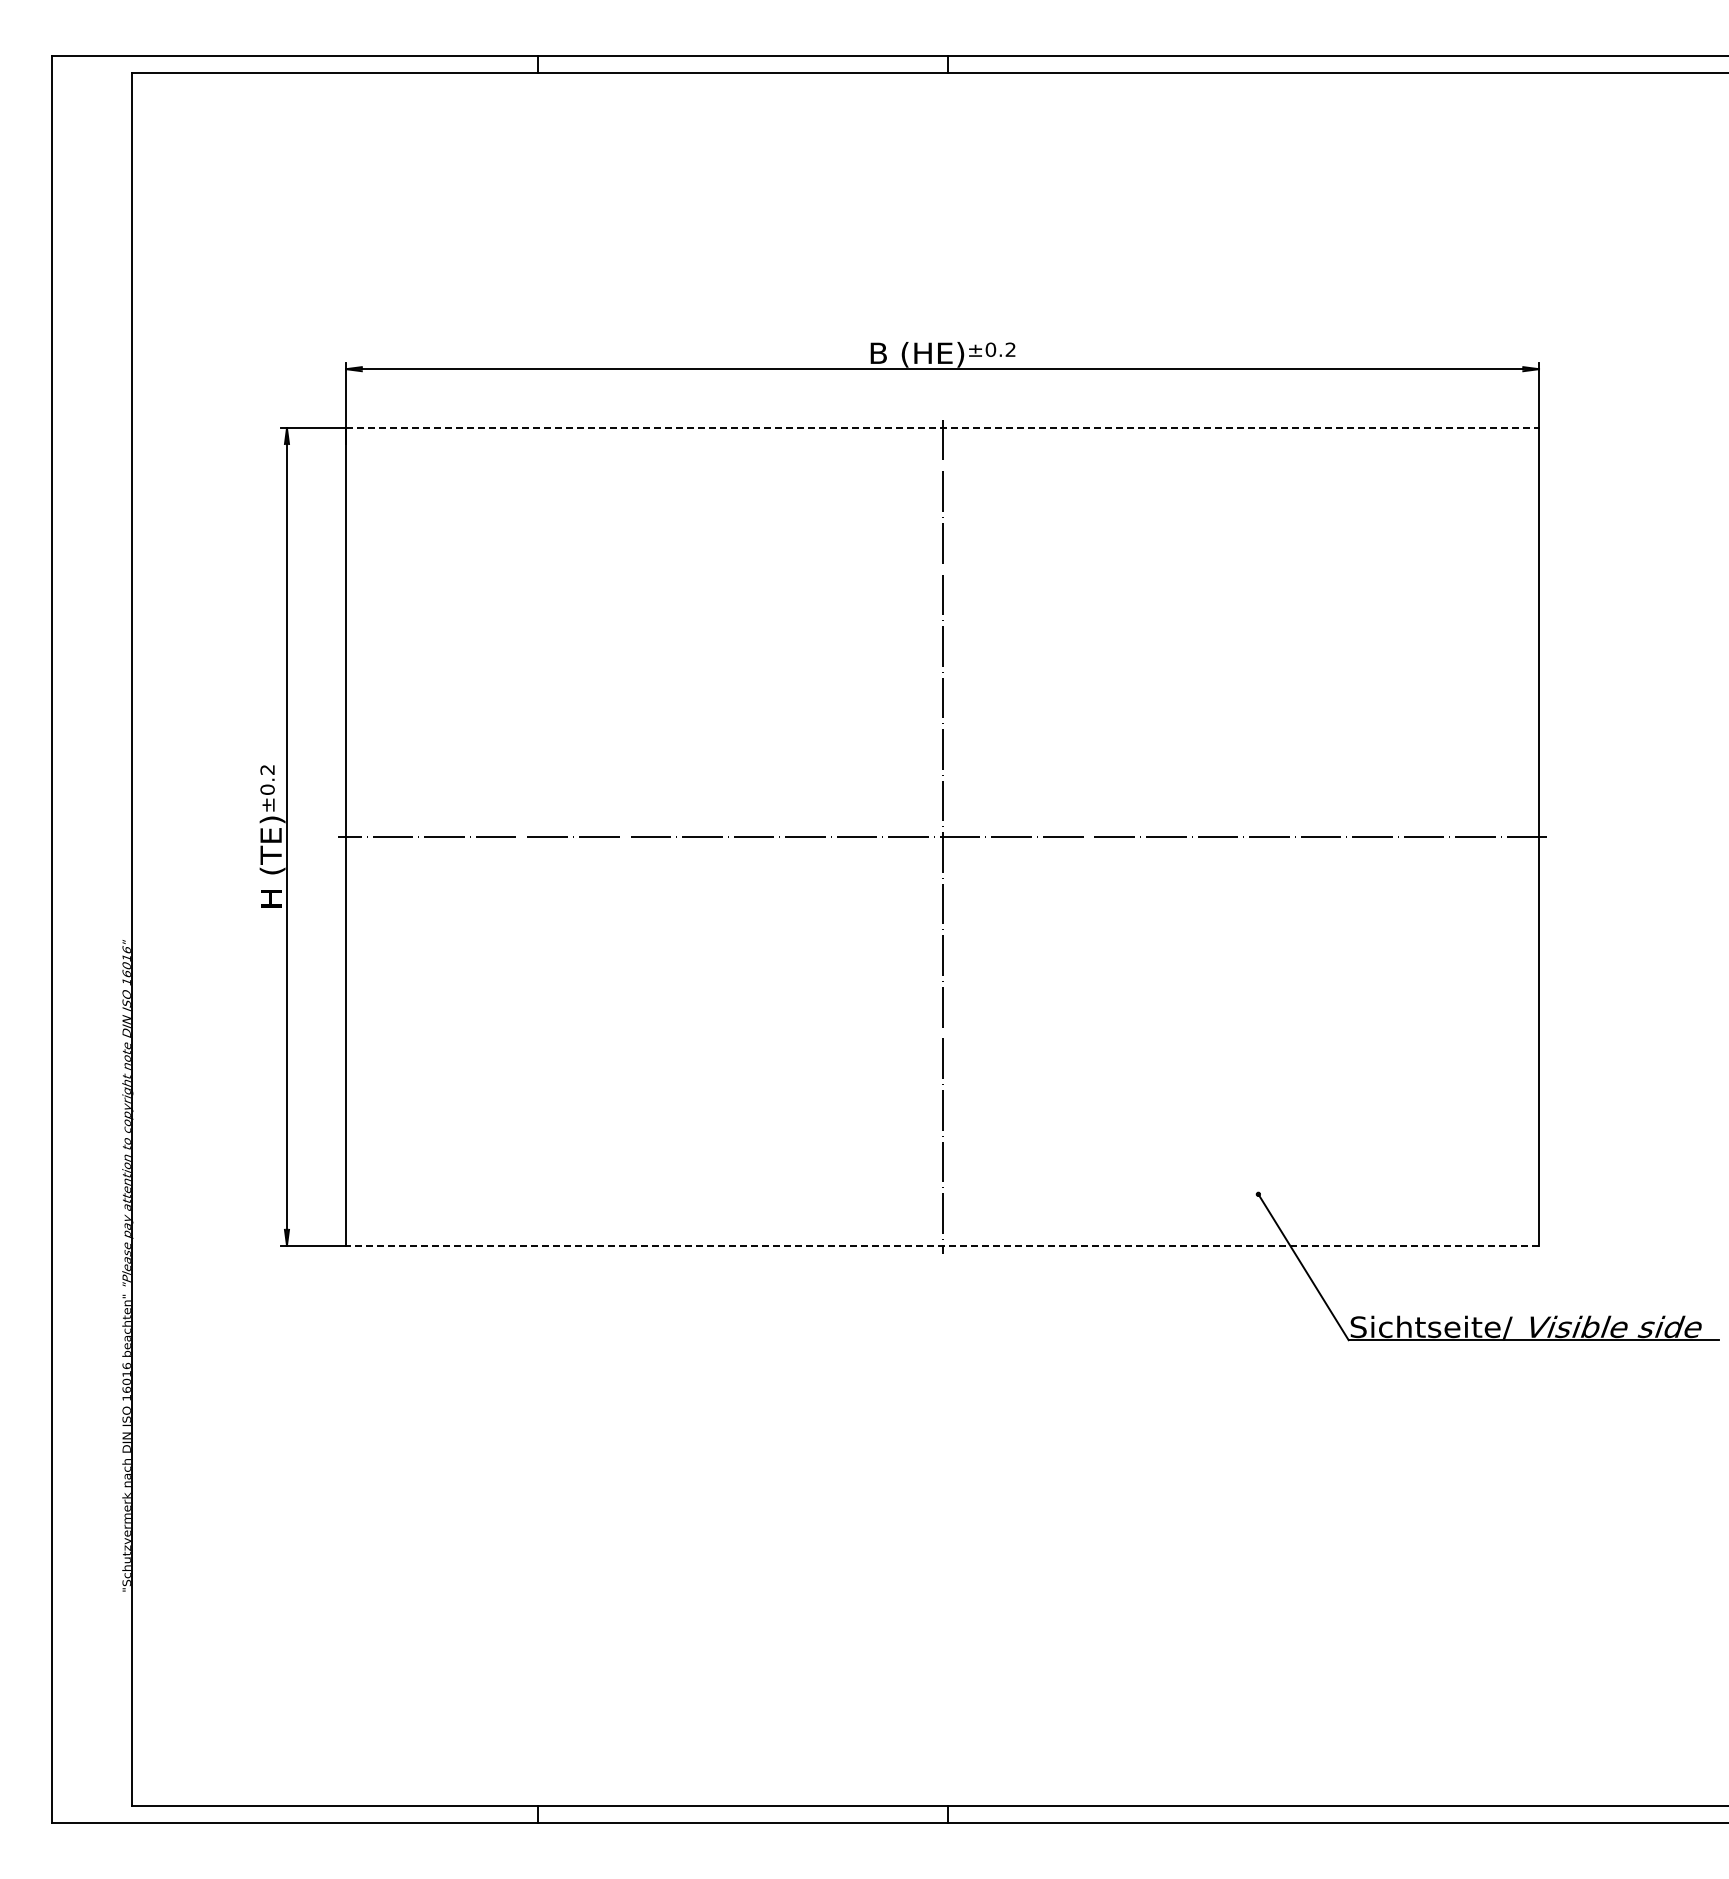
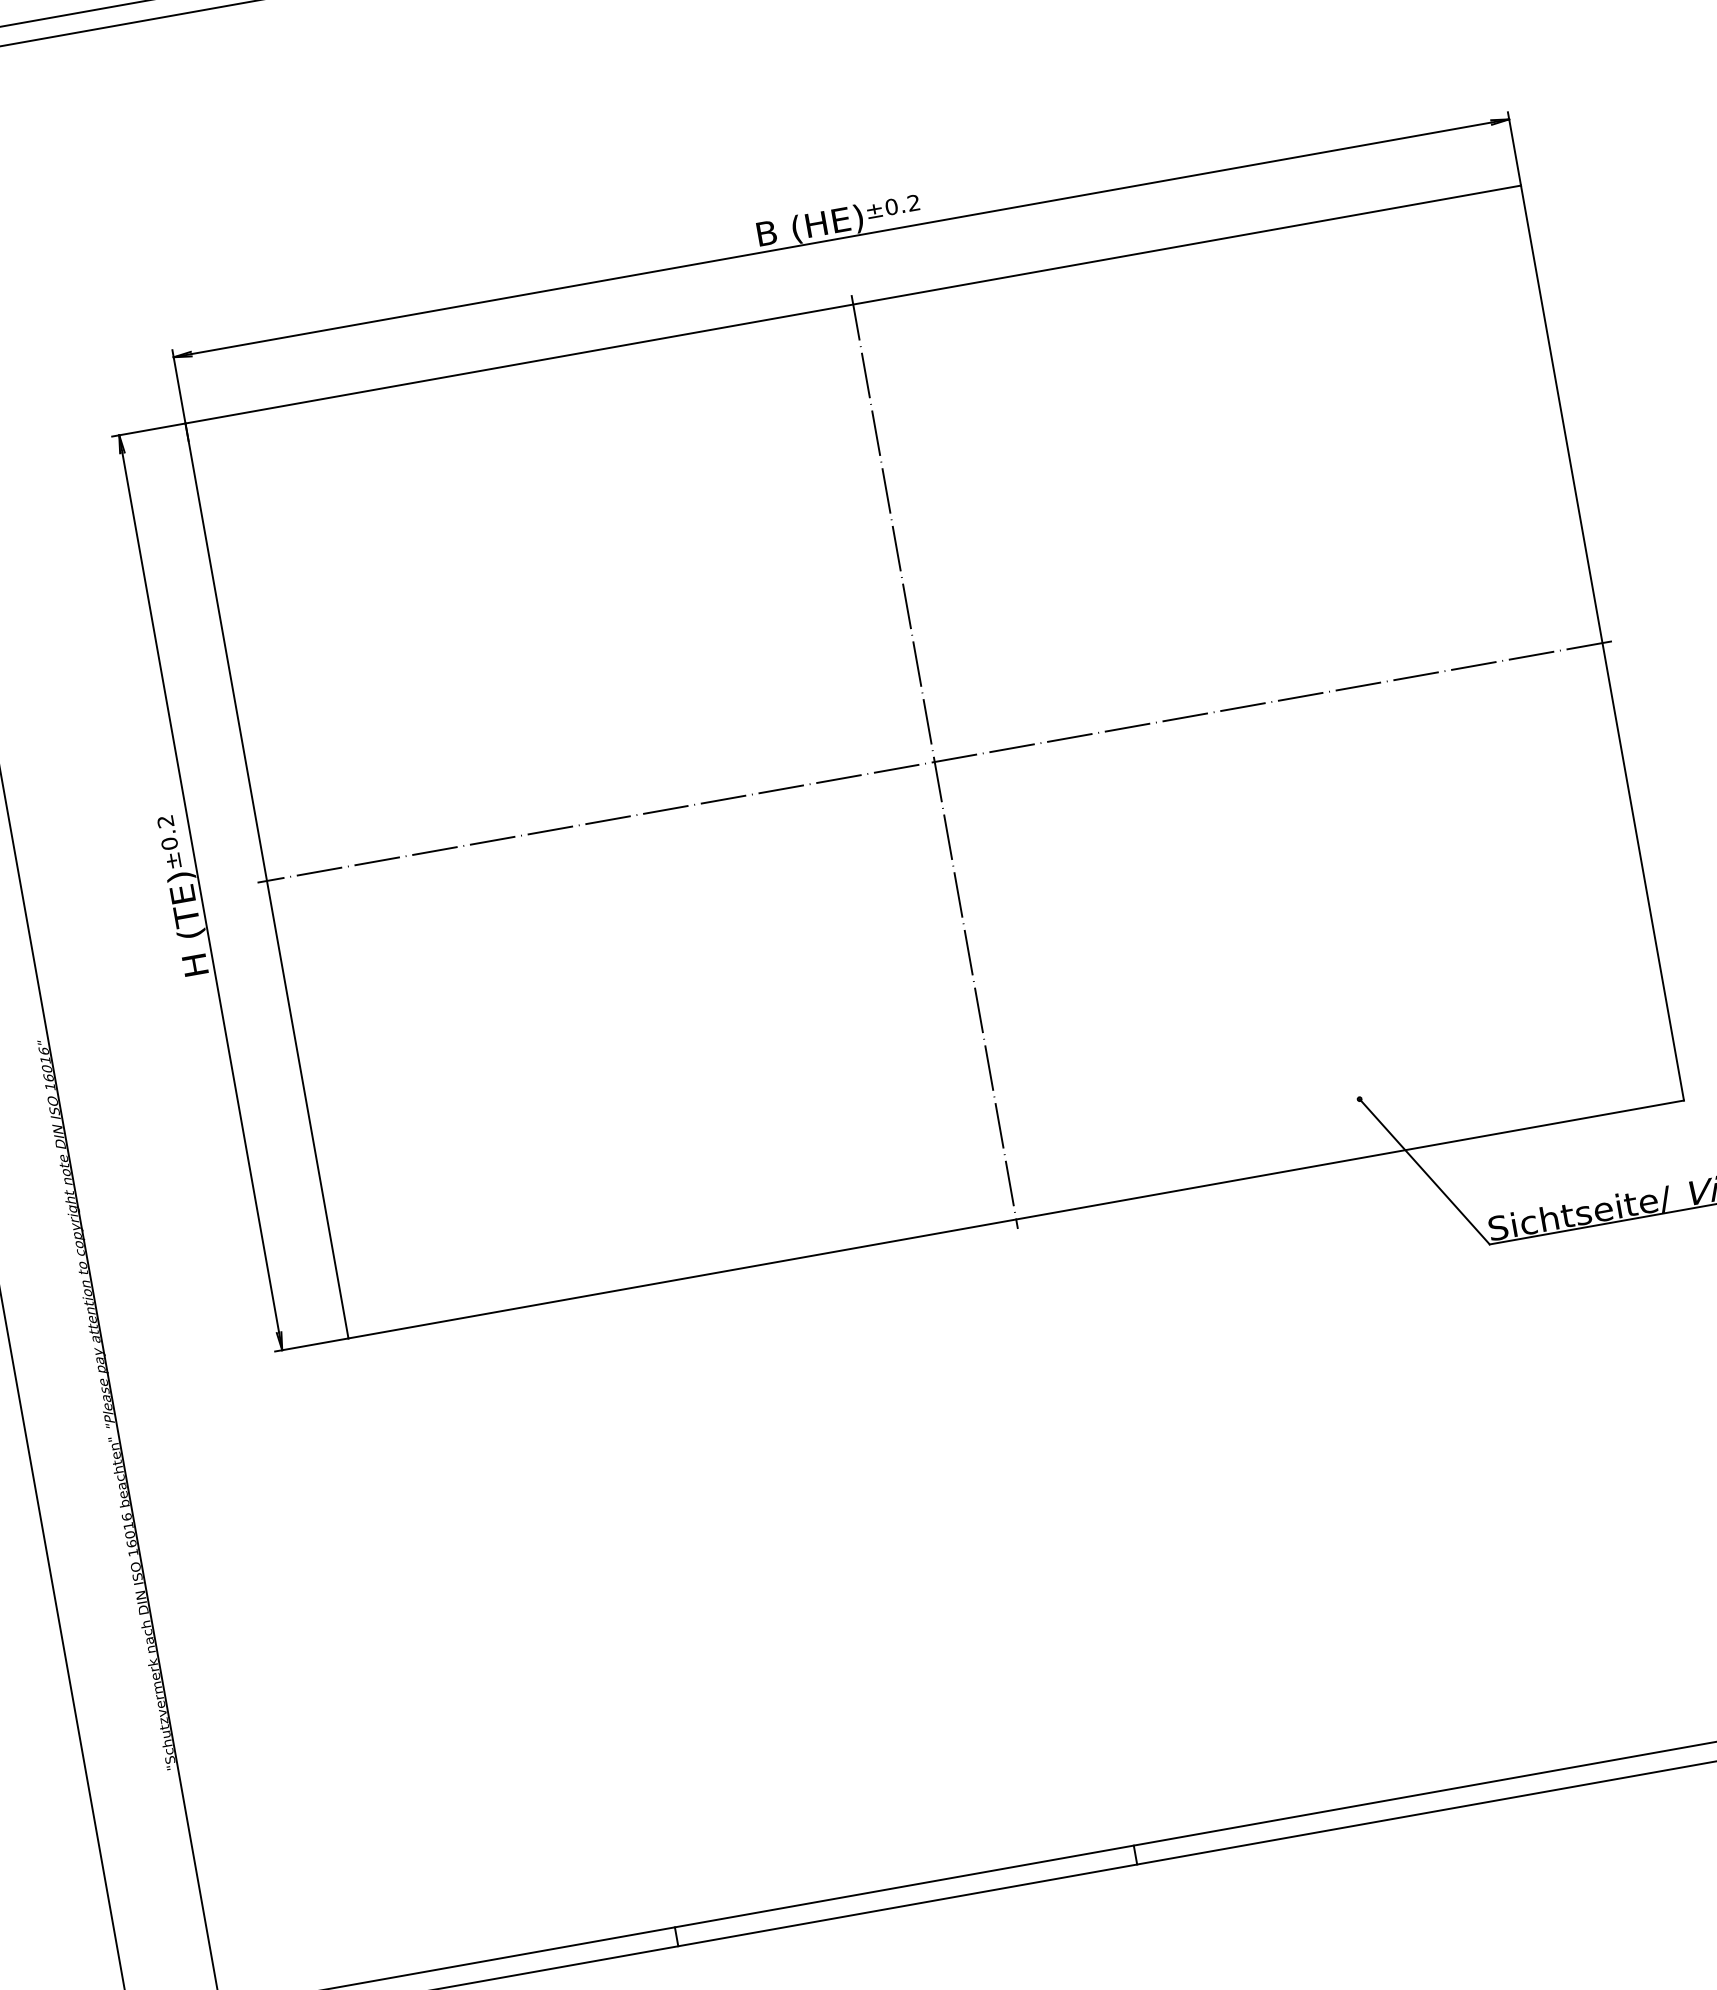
line: (943, 428) -> (854, 304), dashed -> solid
line: (942, 1245) -> (1016, 1219), dashed -> solid

